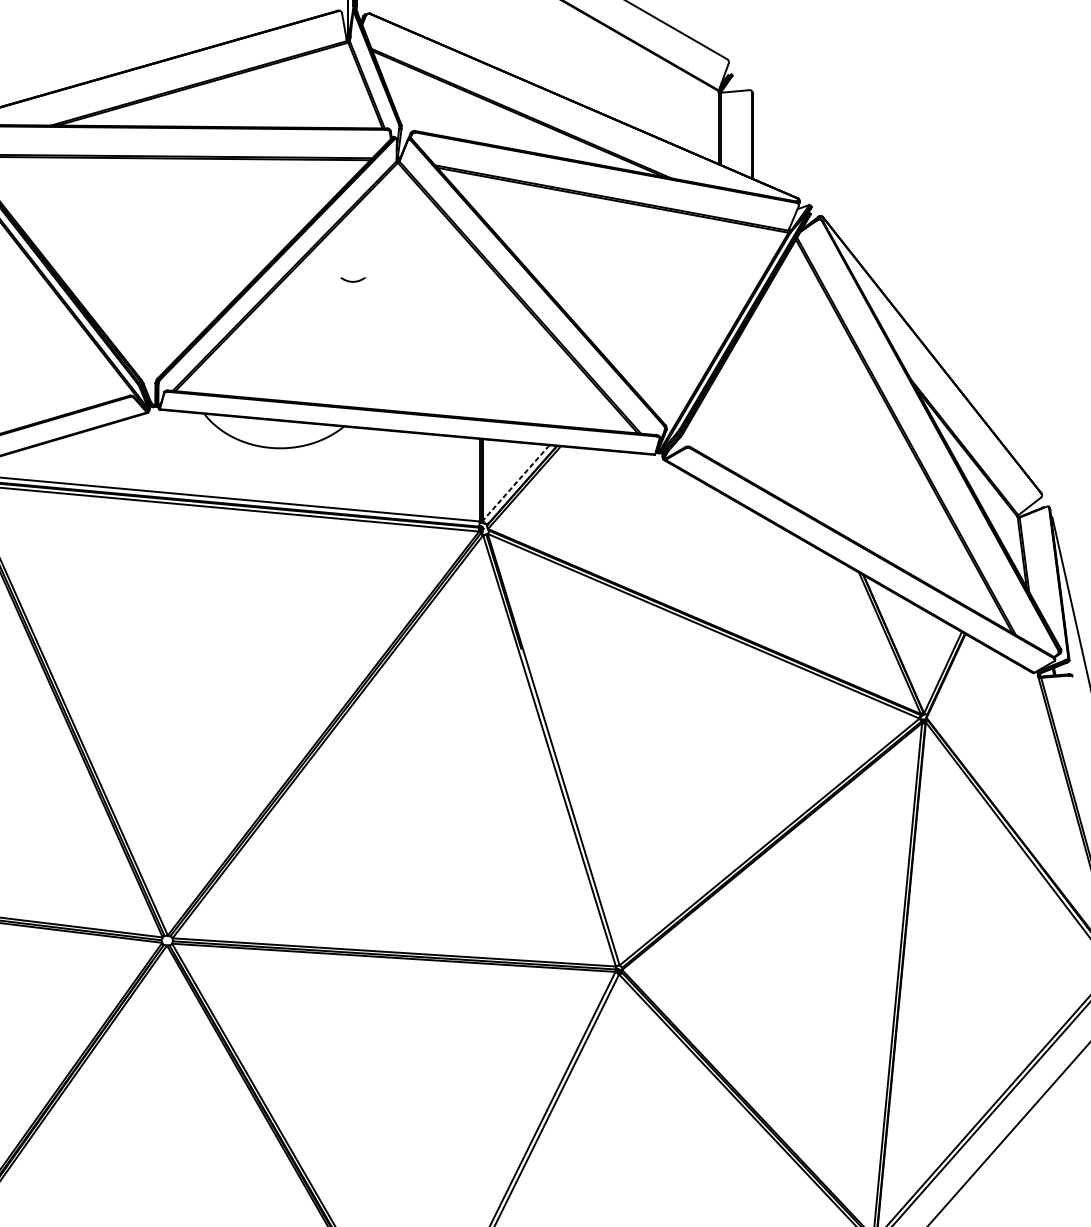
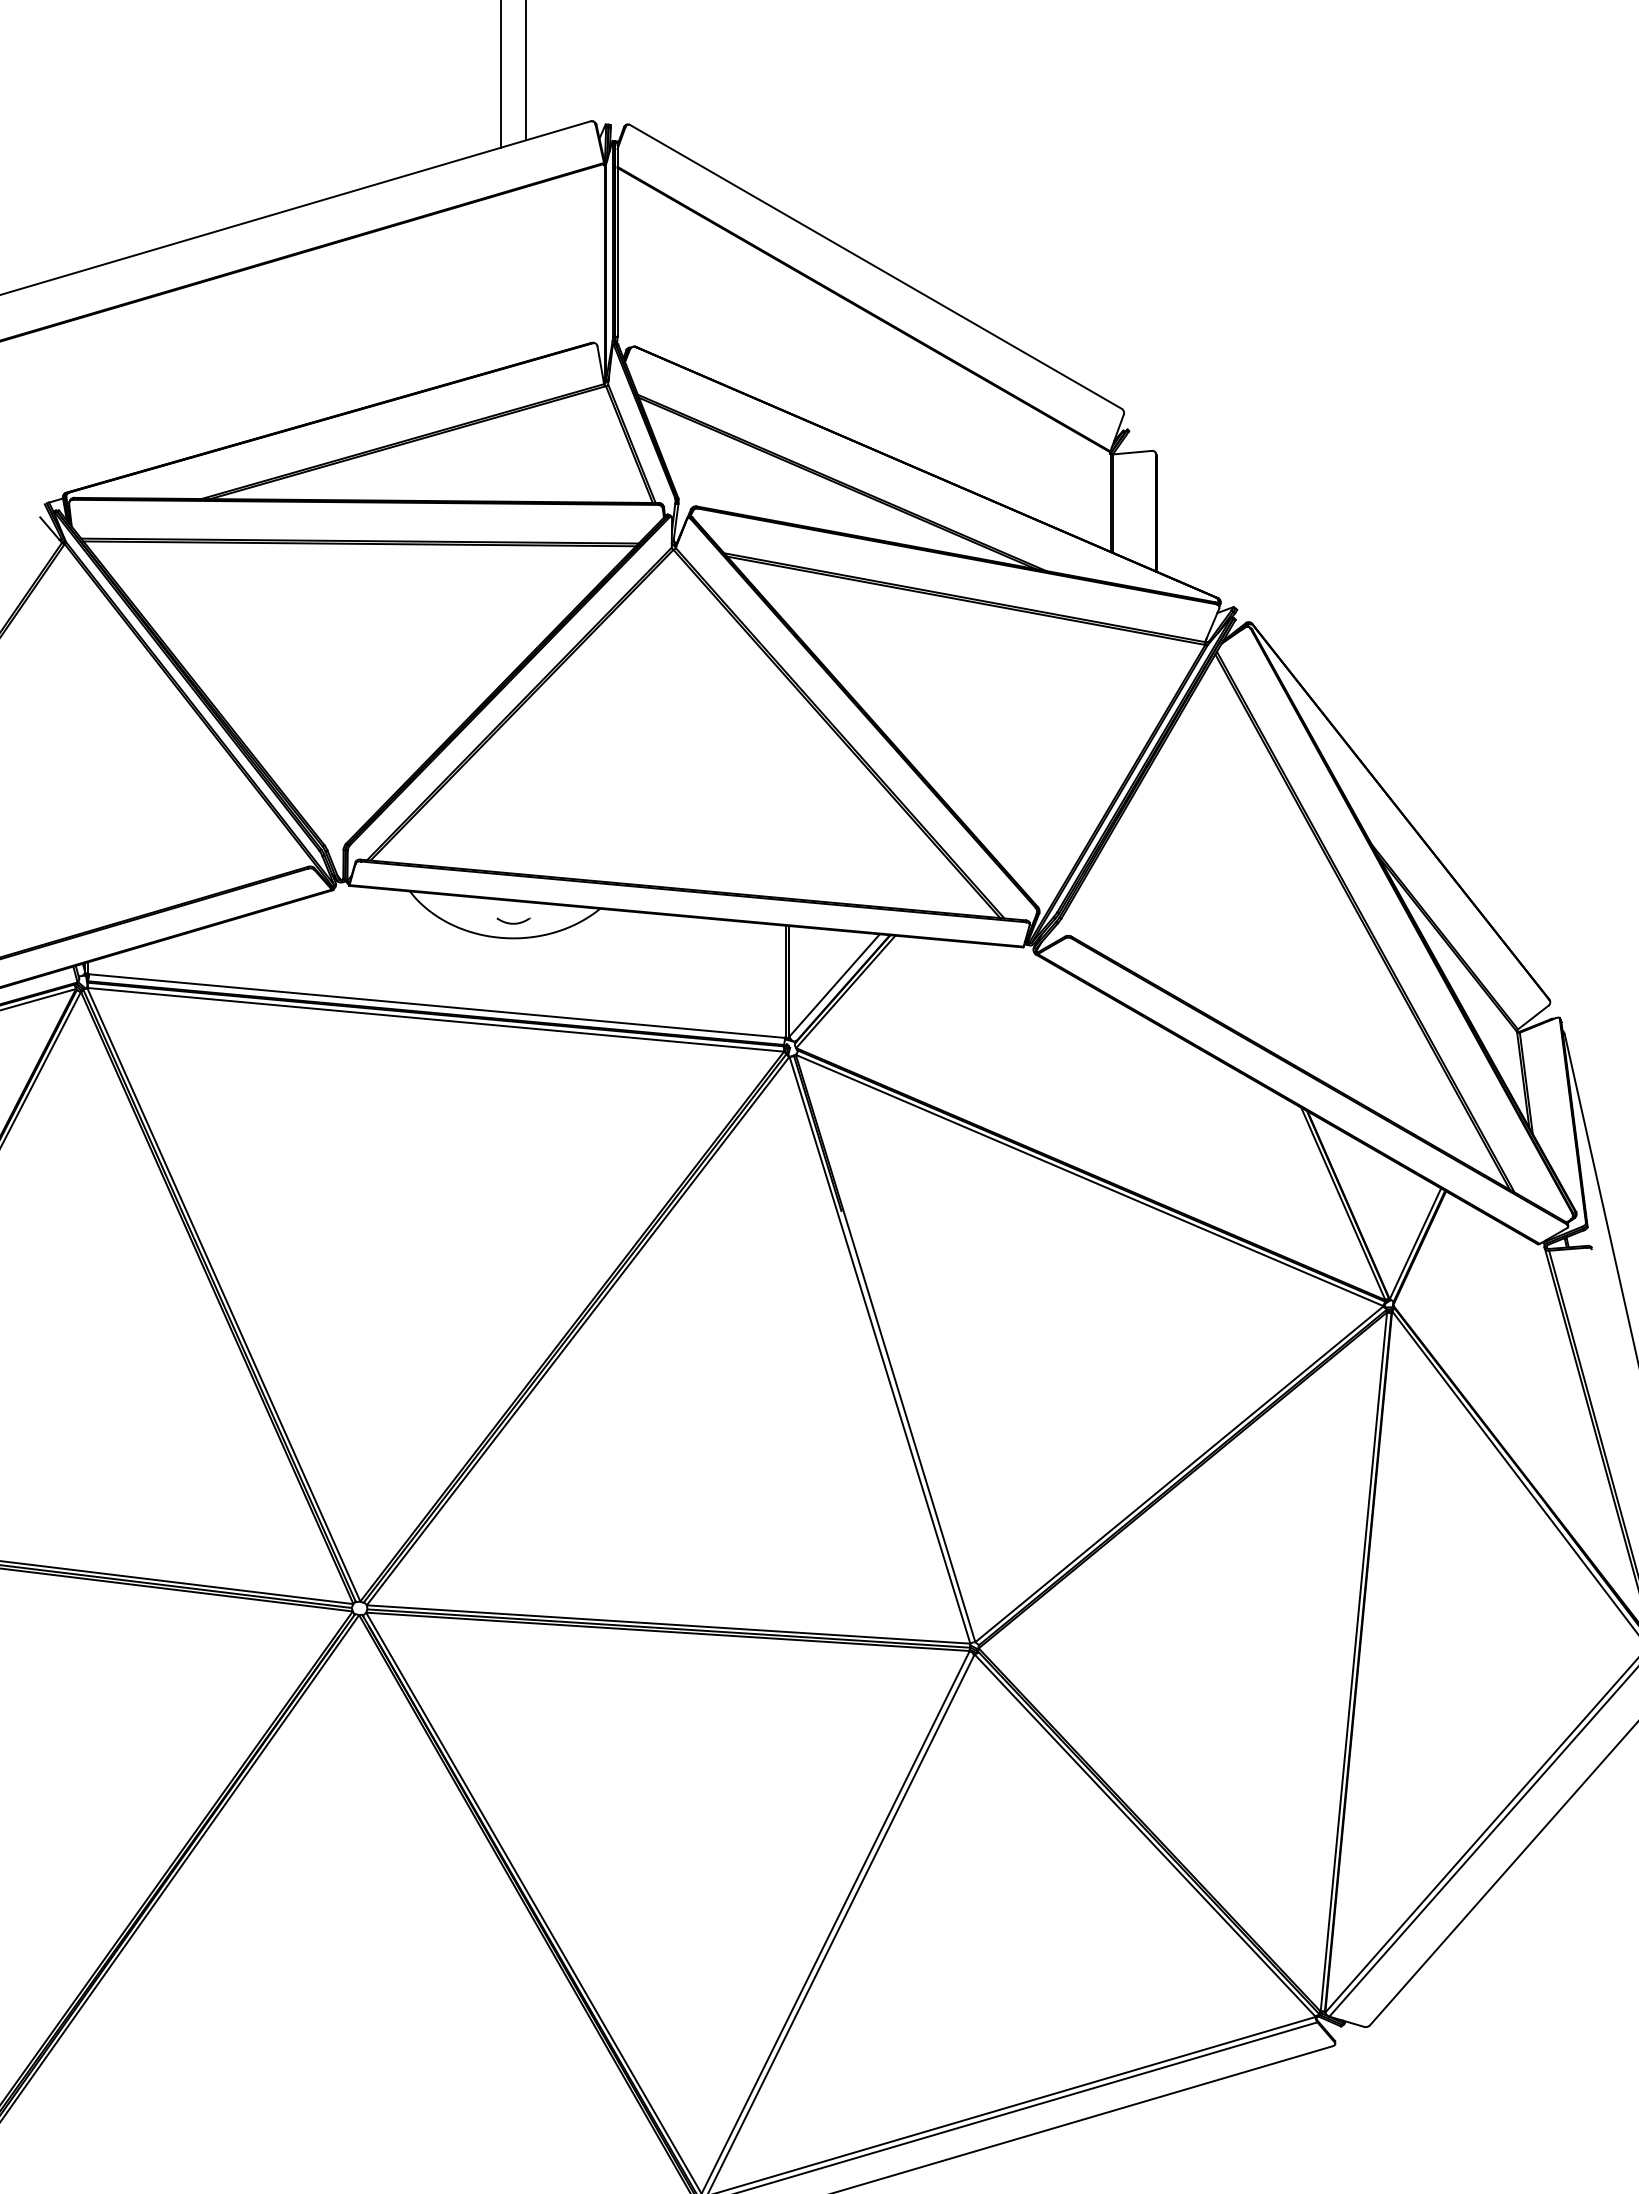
curve: (353, 280) -> (513, 922), moved
line: (516, 482) -> (834, 985), dashed -> solid

